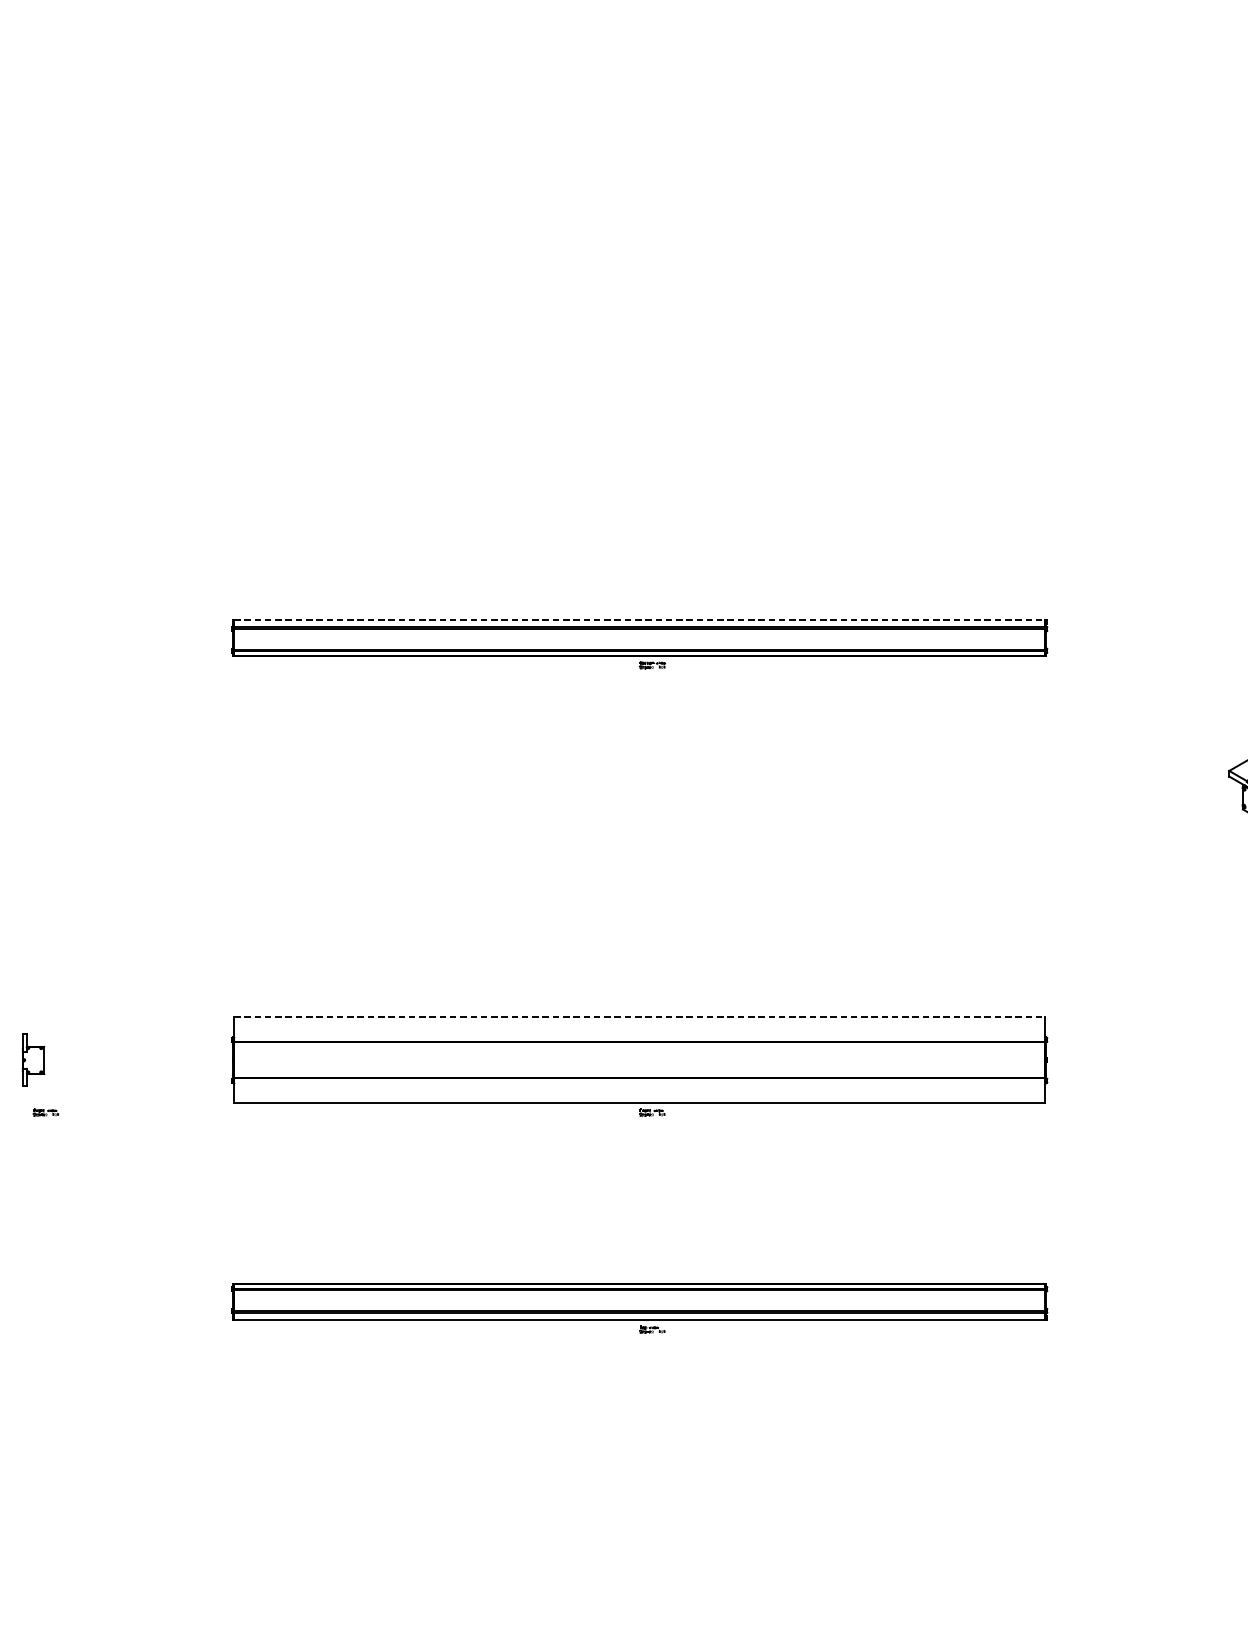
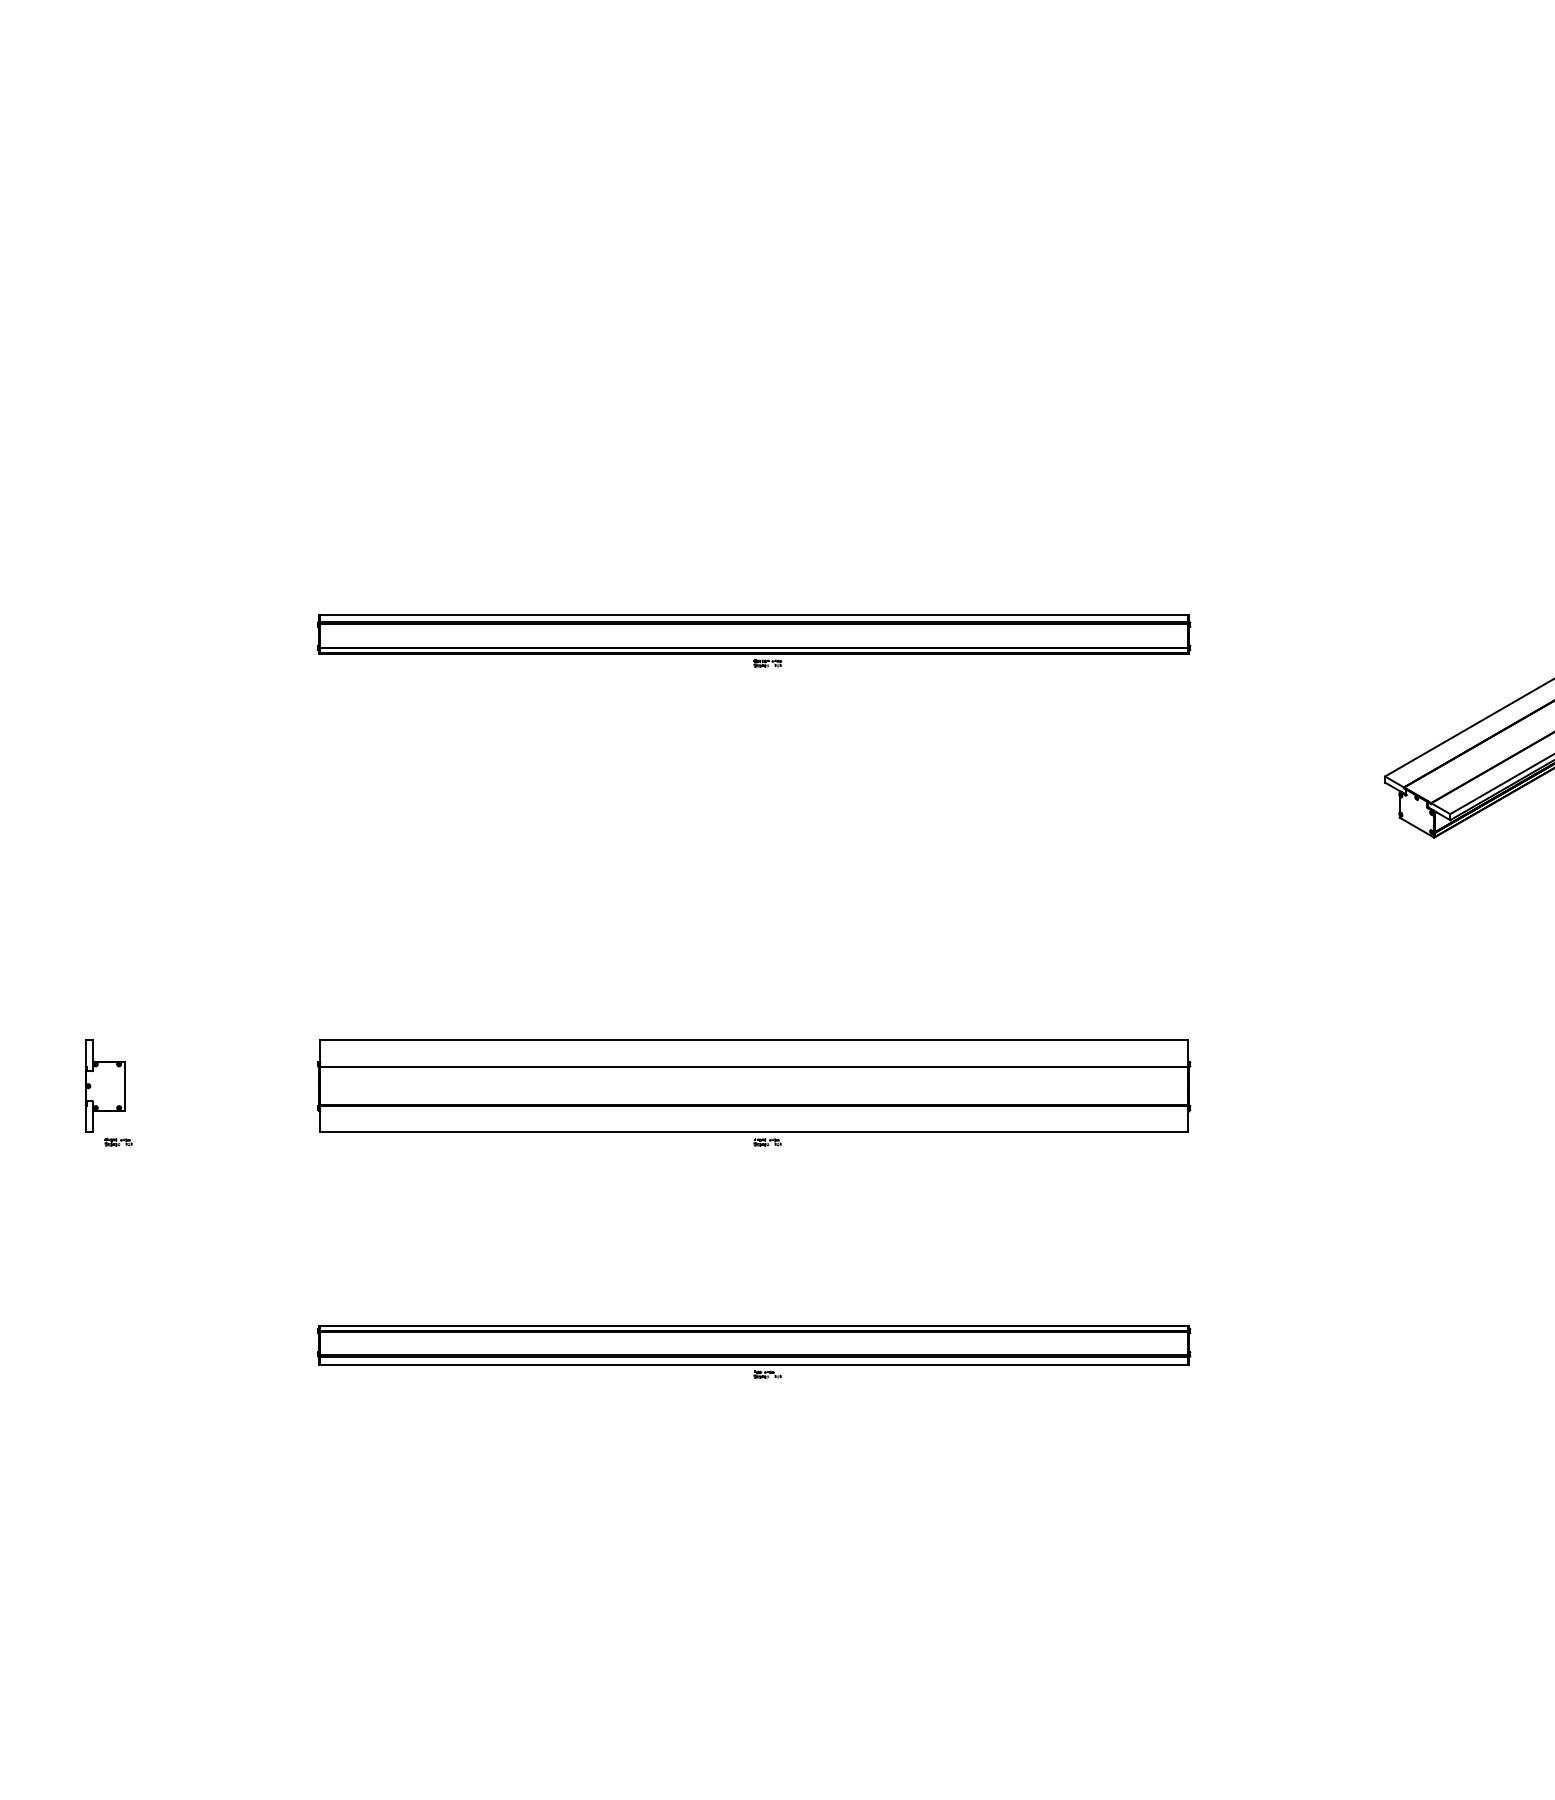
line: (640, 619) -> (754, 614), dashed -> solid
line: (640, 1017) -> (754, 1040), dashed -> solid
part: (33, 1059) -> (105, 1085), size x1.67

